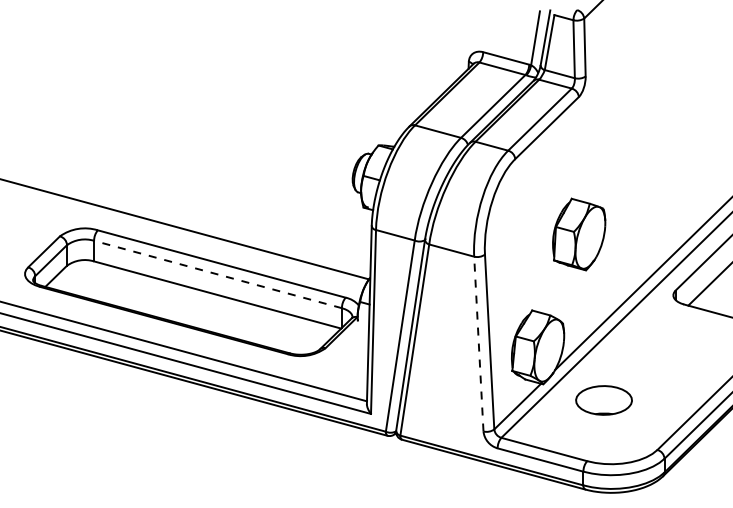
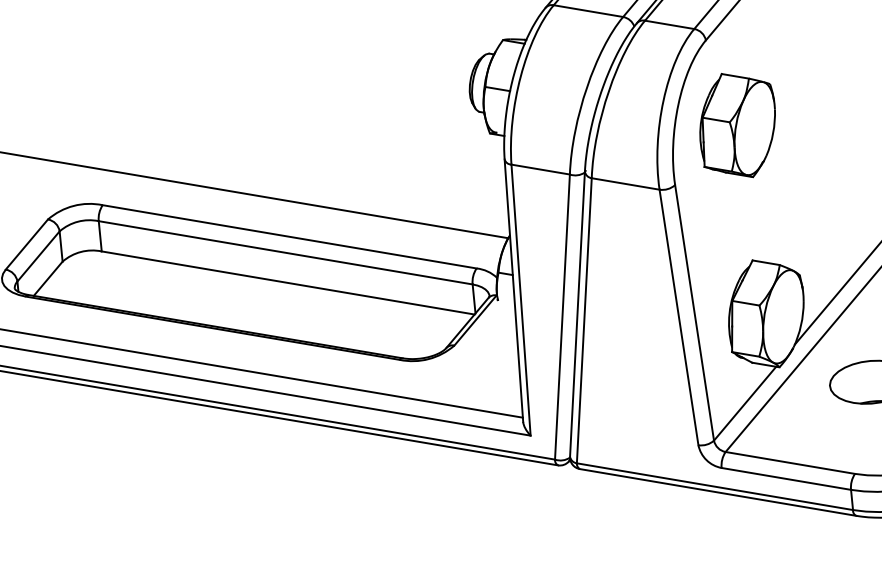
part: (579, 234) -> (738, 125), moved
line: (217, 274) -> (284, 252), dashed -> solid
line: (478, 344) -> (678, 318), dashed -> solid

